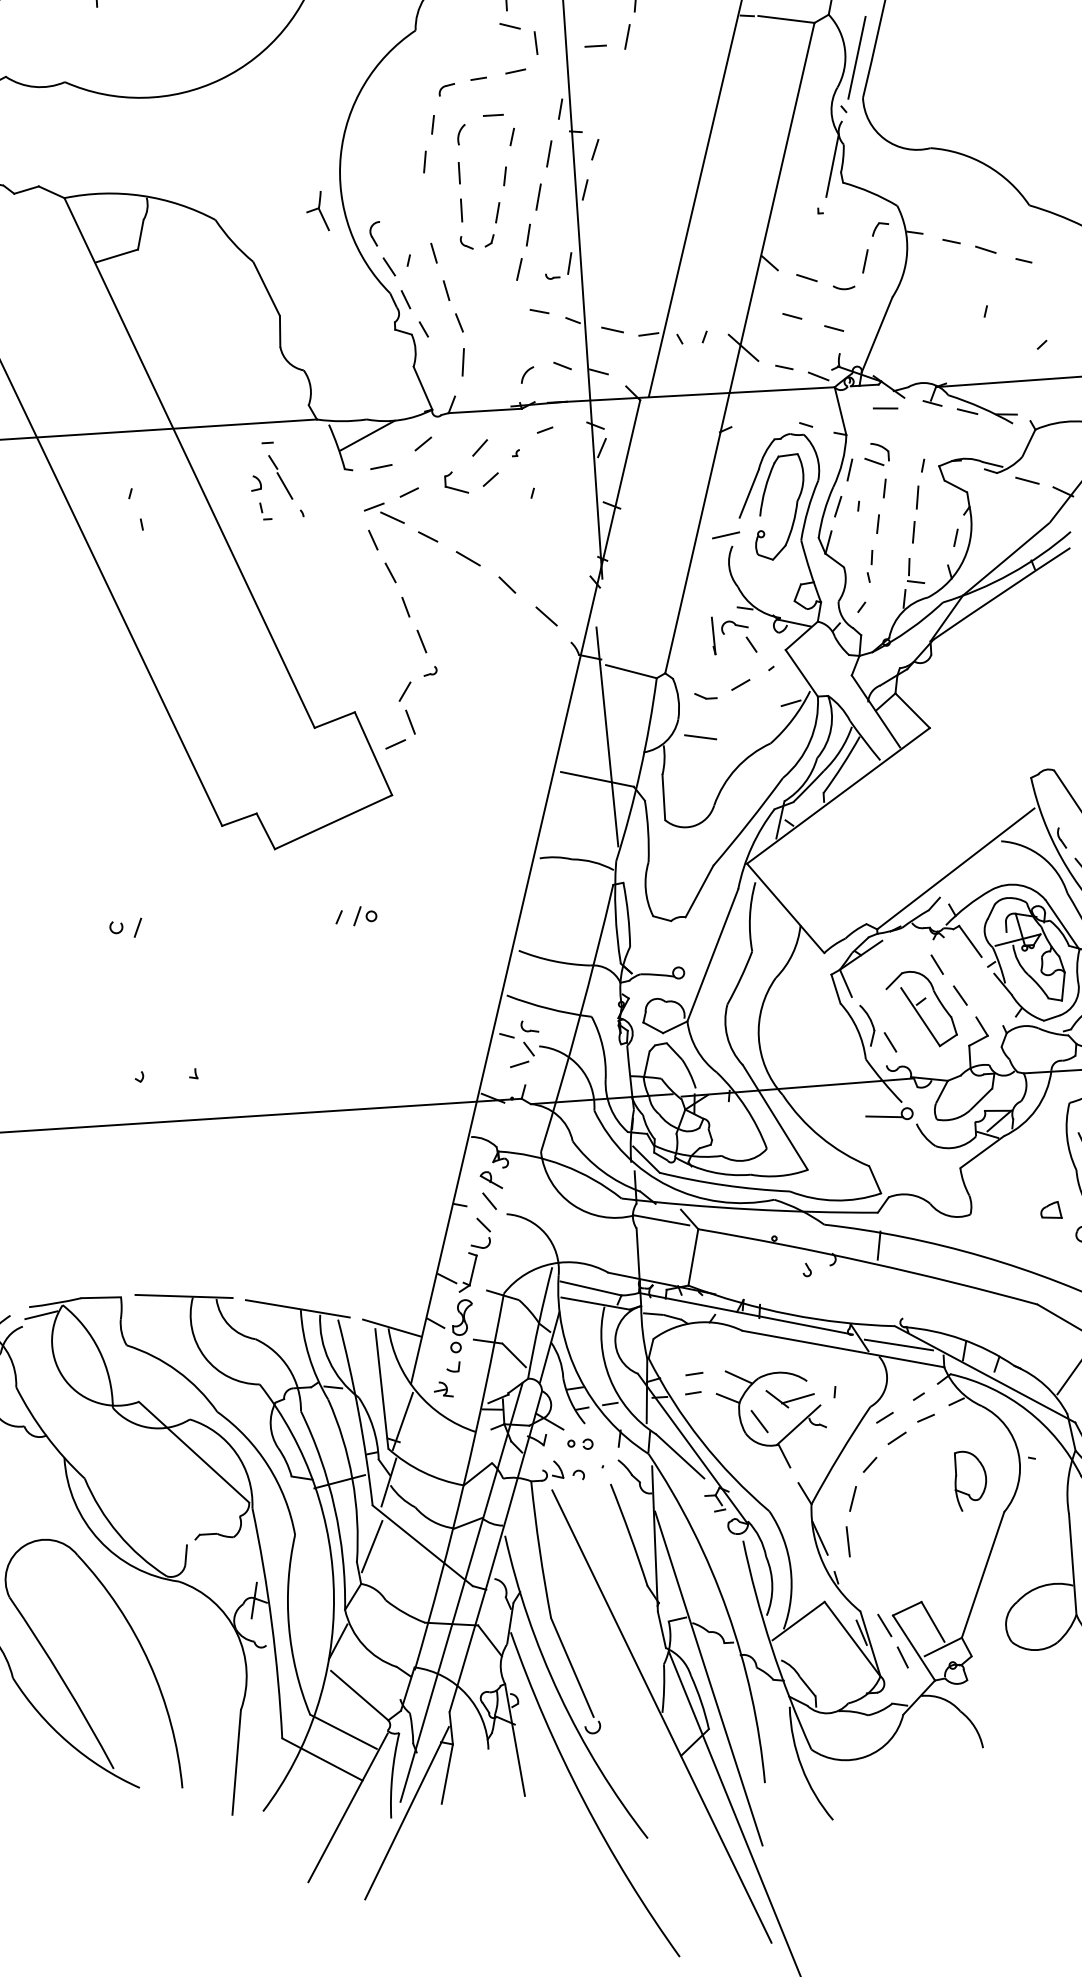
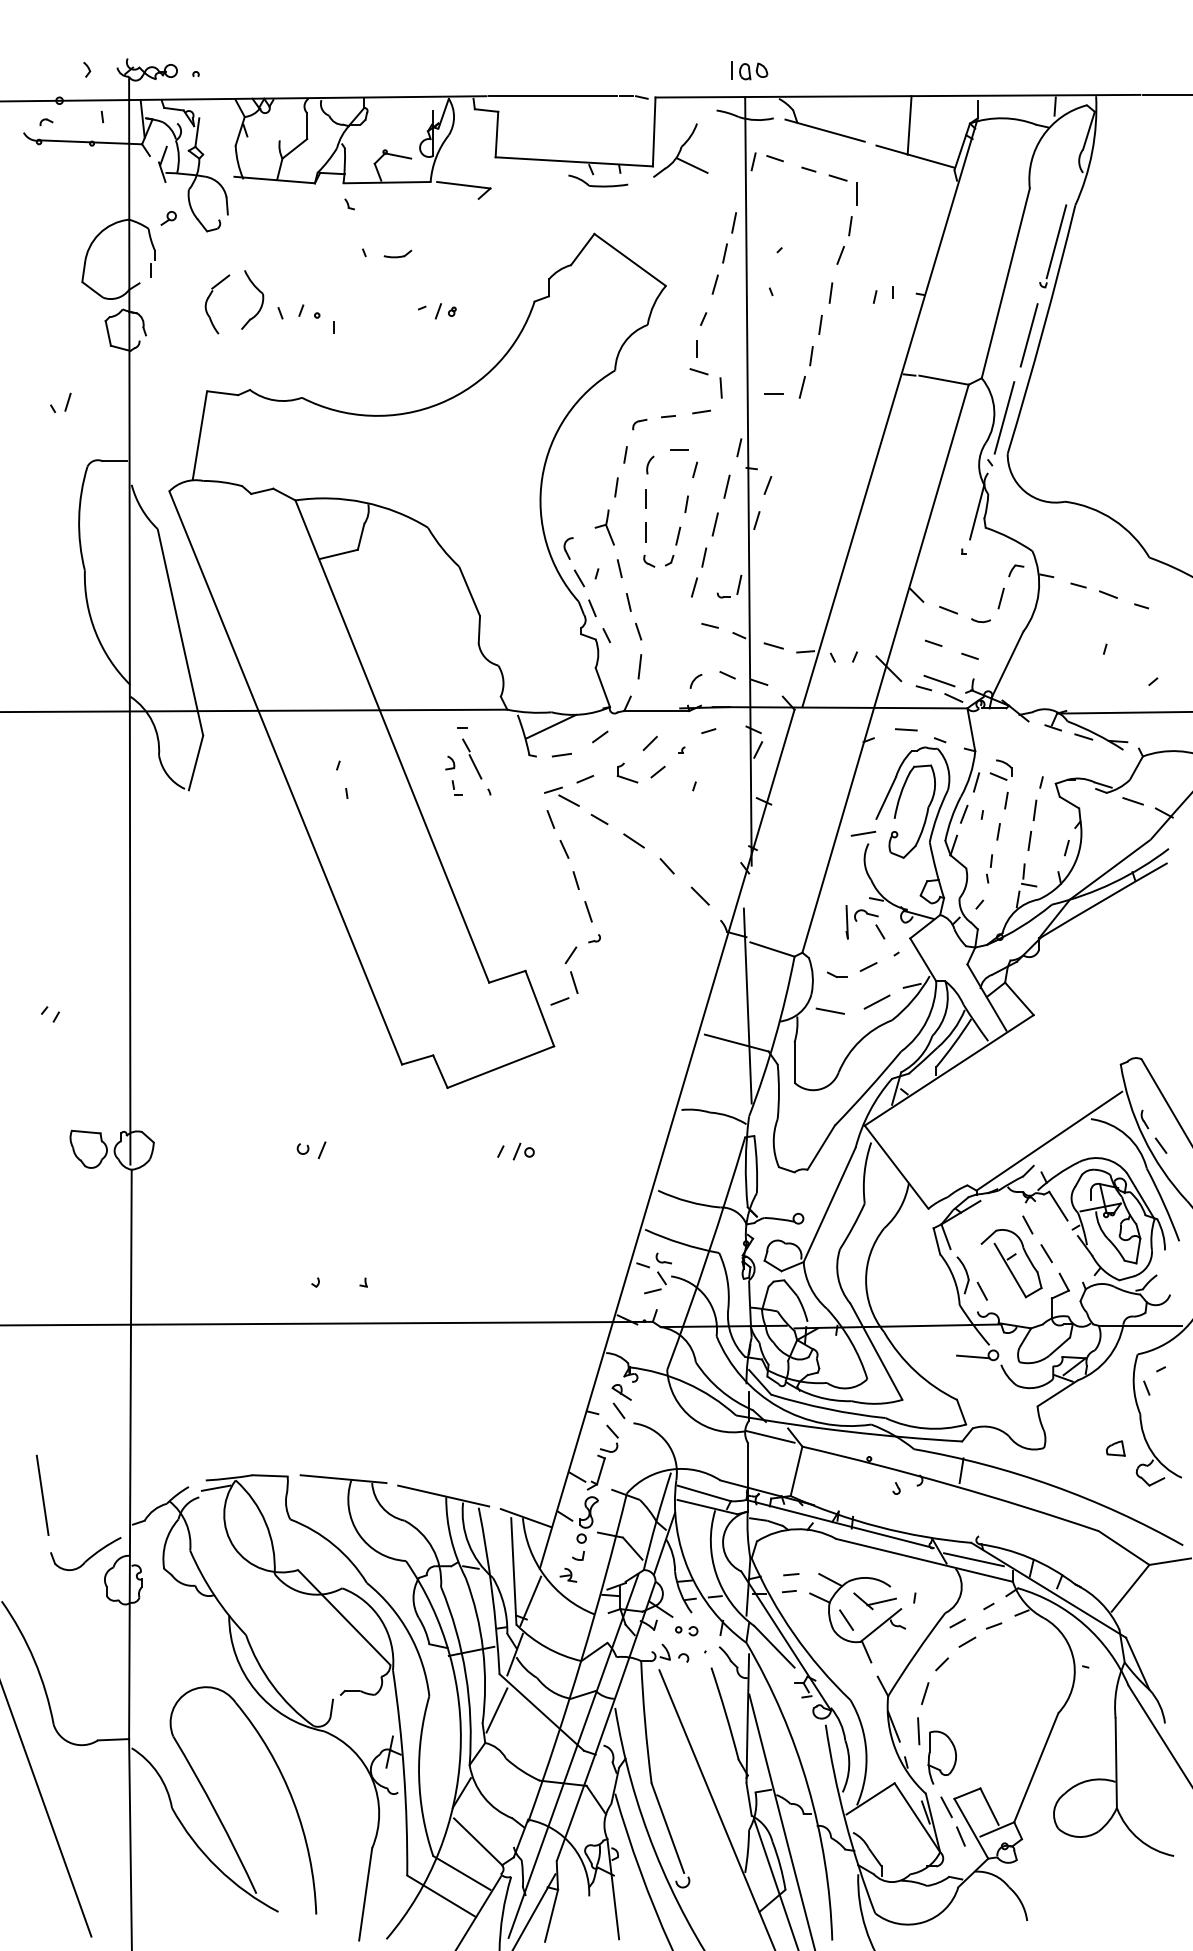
part: (317, 211) -> (604, 527), moved
line: (801, 357) -> (939, 680), added
line: (885, 408) -> (906, 729), moved
line: (751, 723) -> (876, 1001), added
part: (969, 1480) -> (941, 1757), moved

